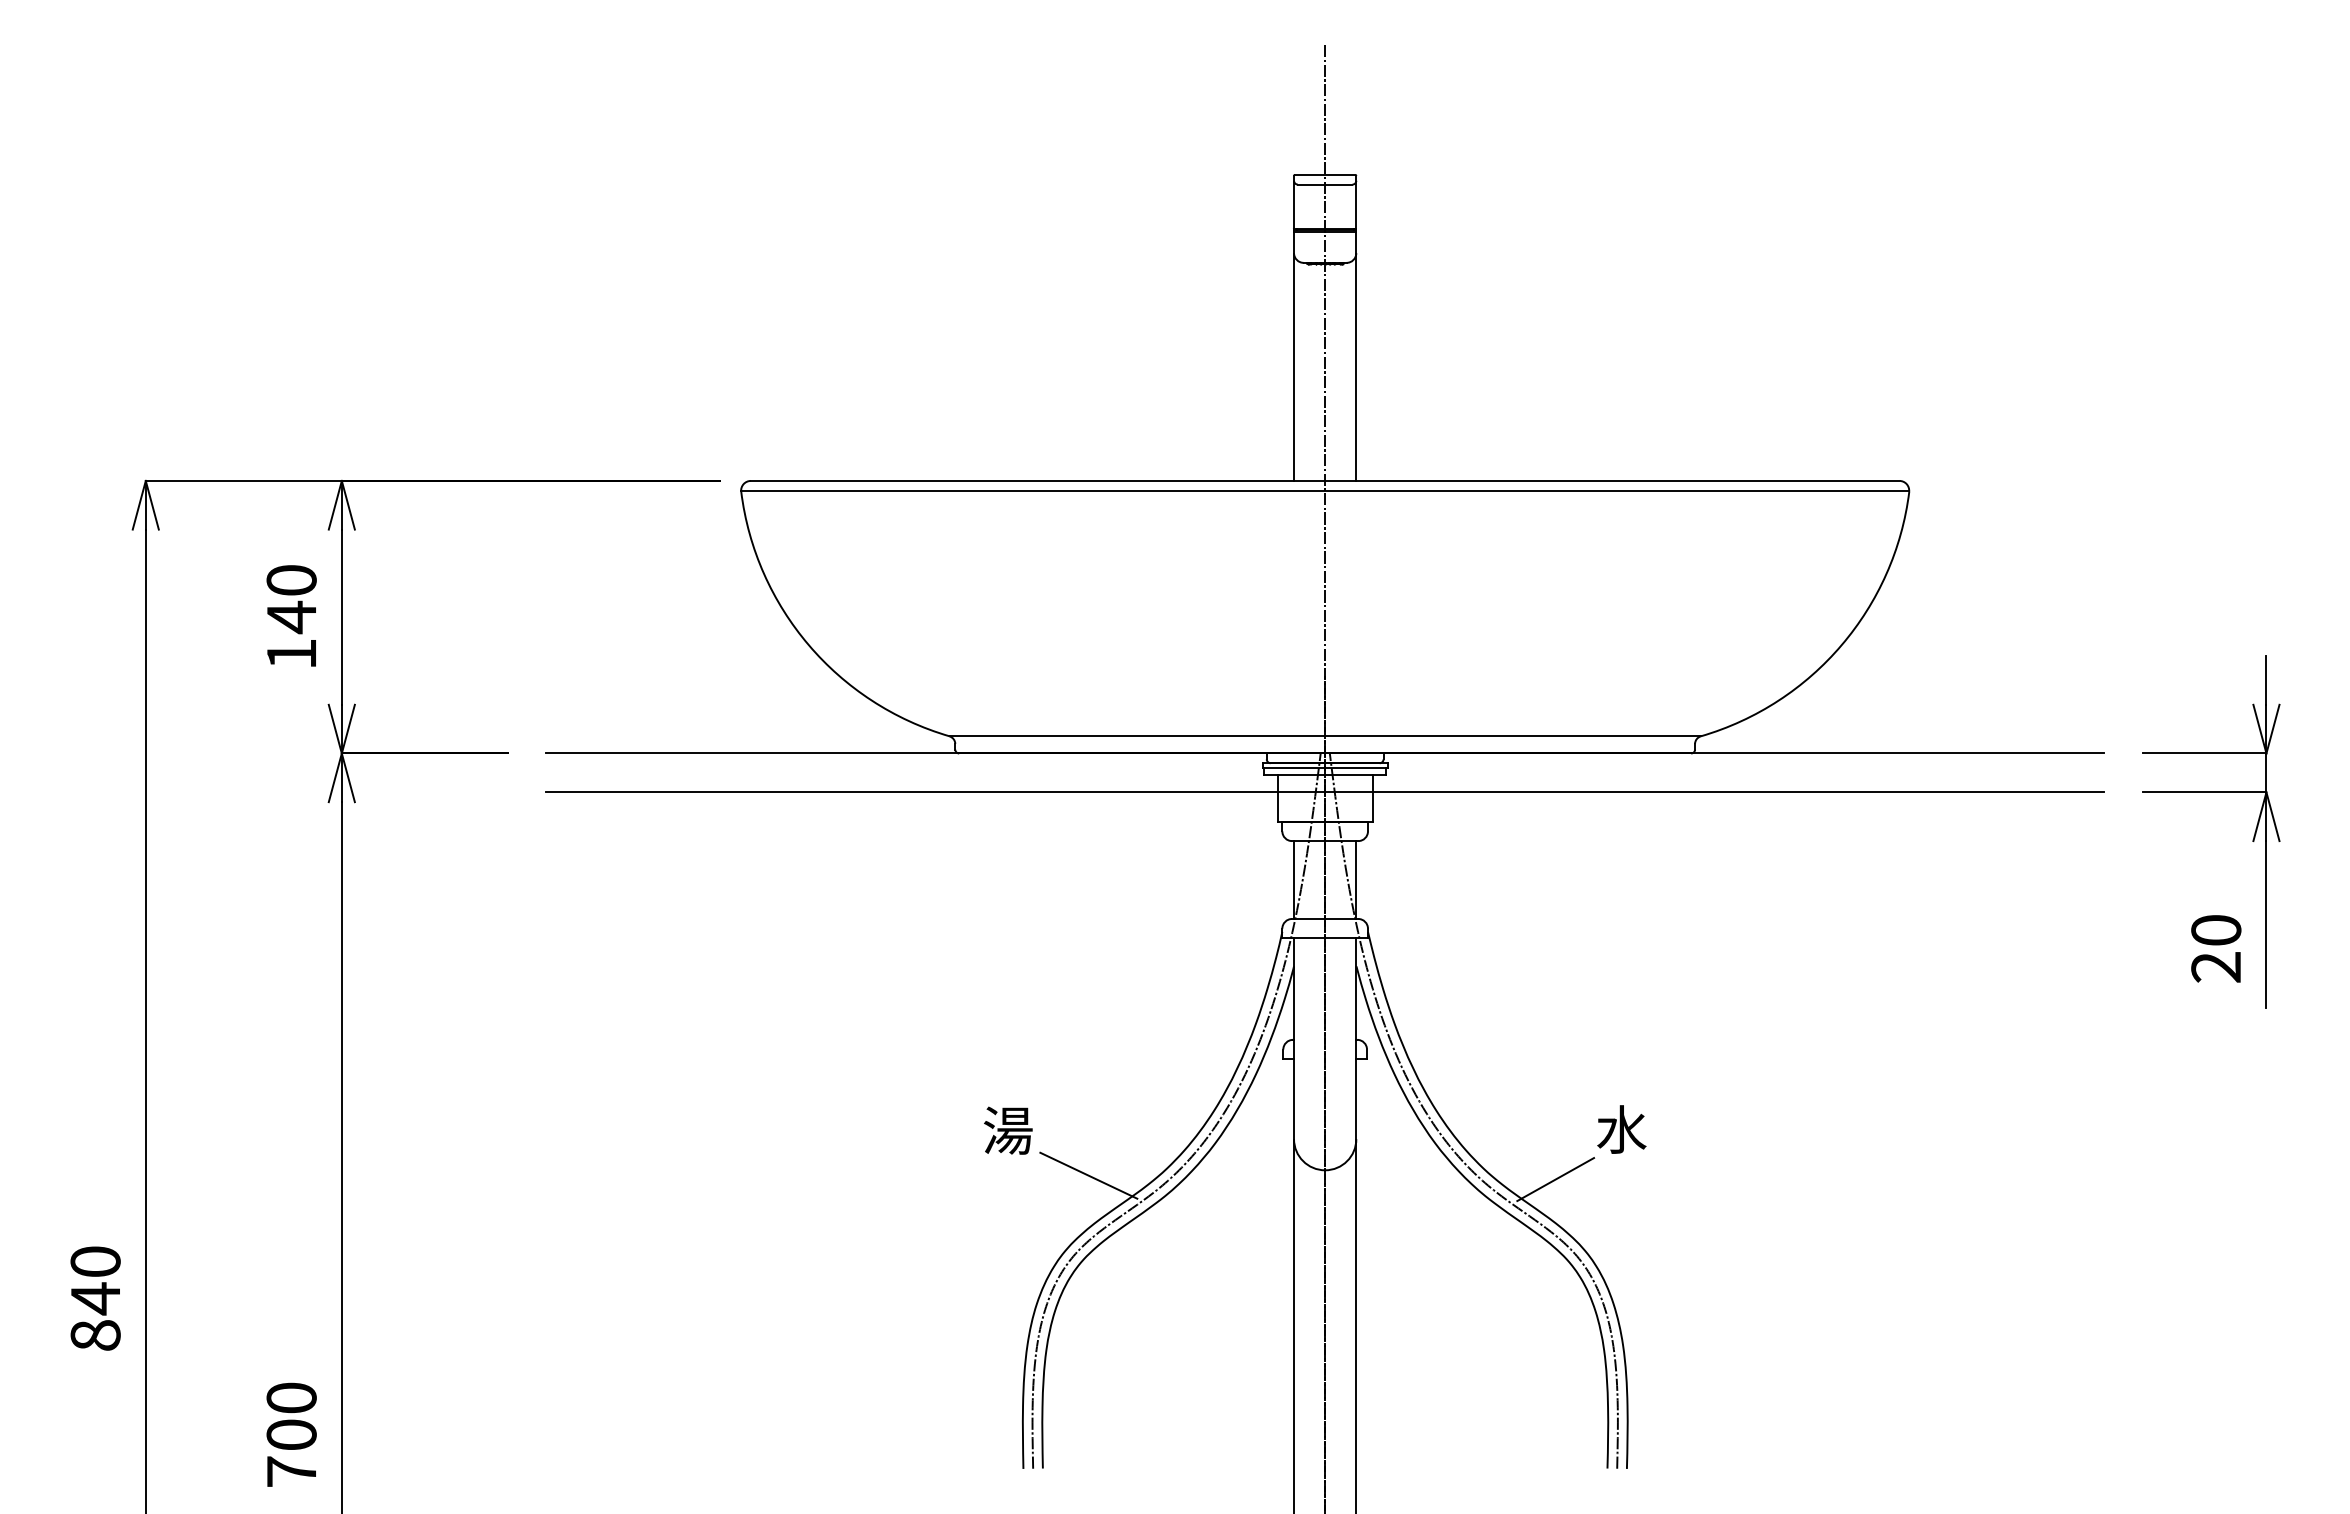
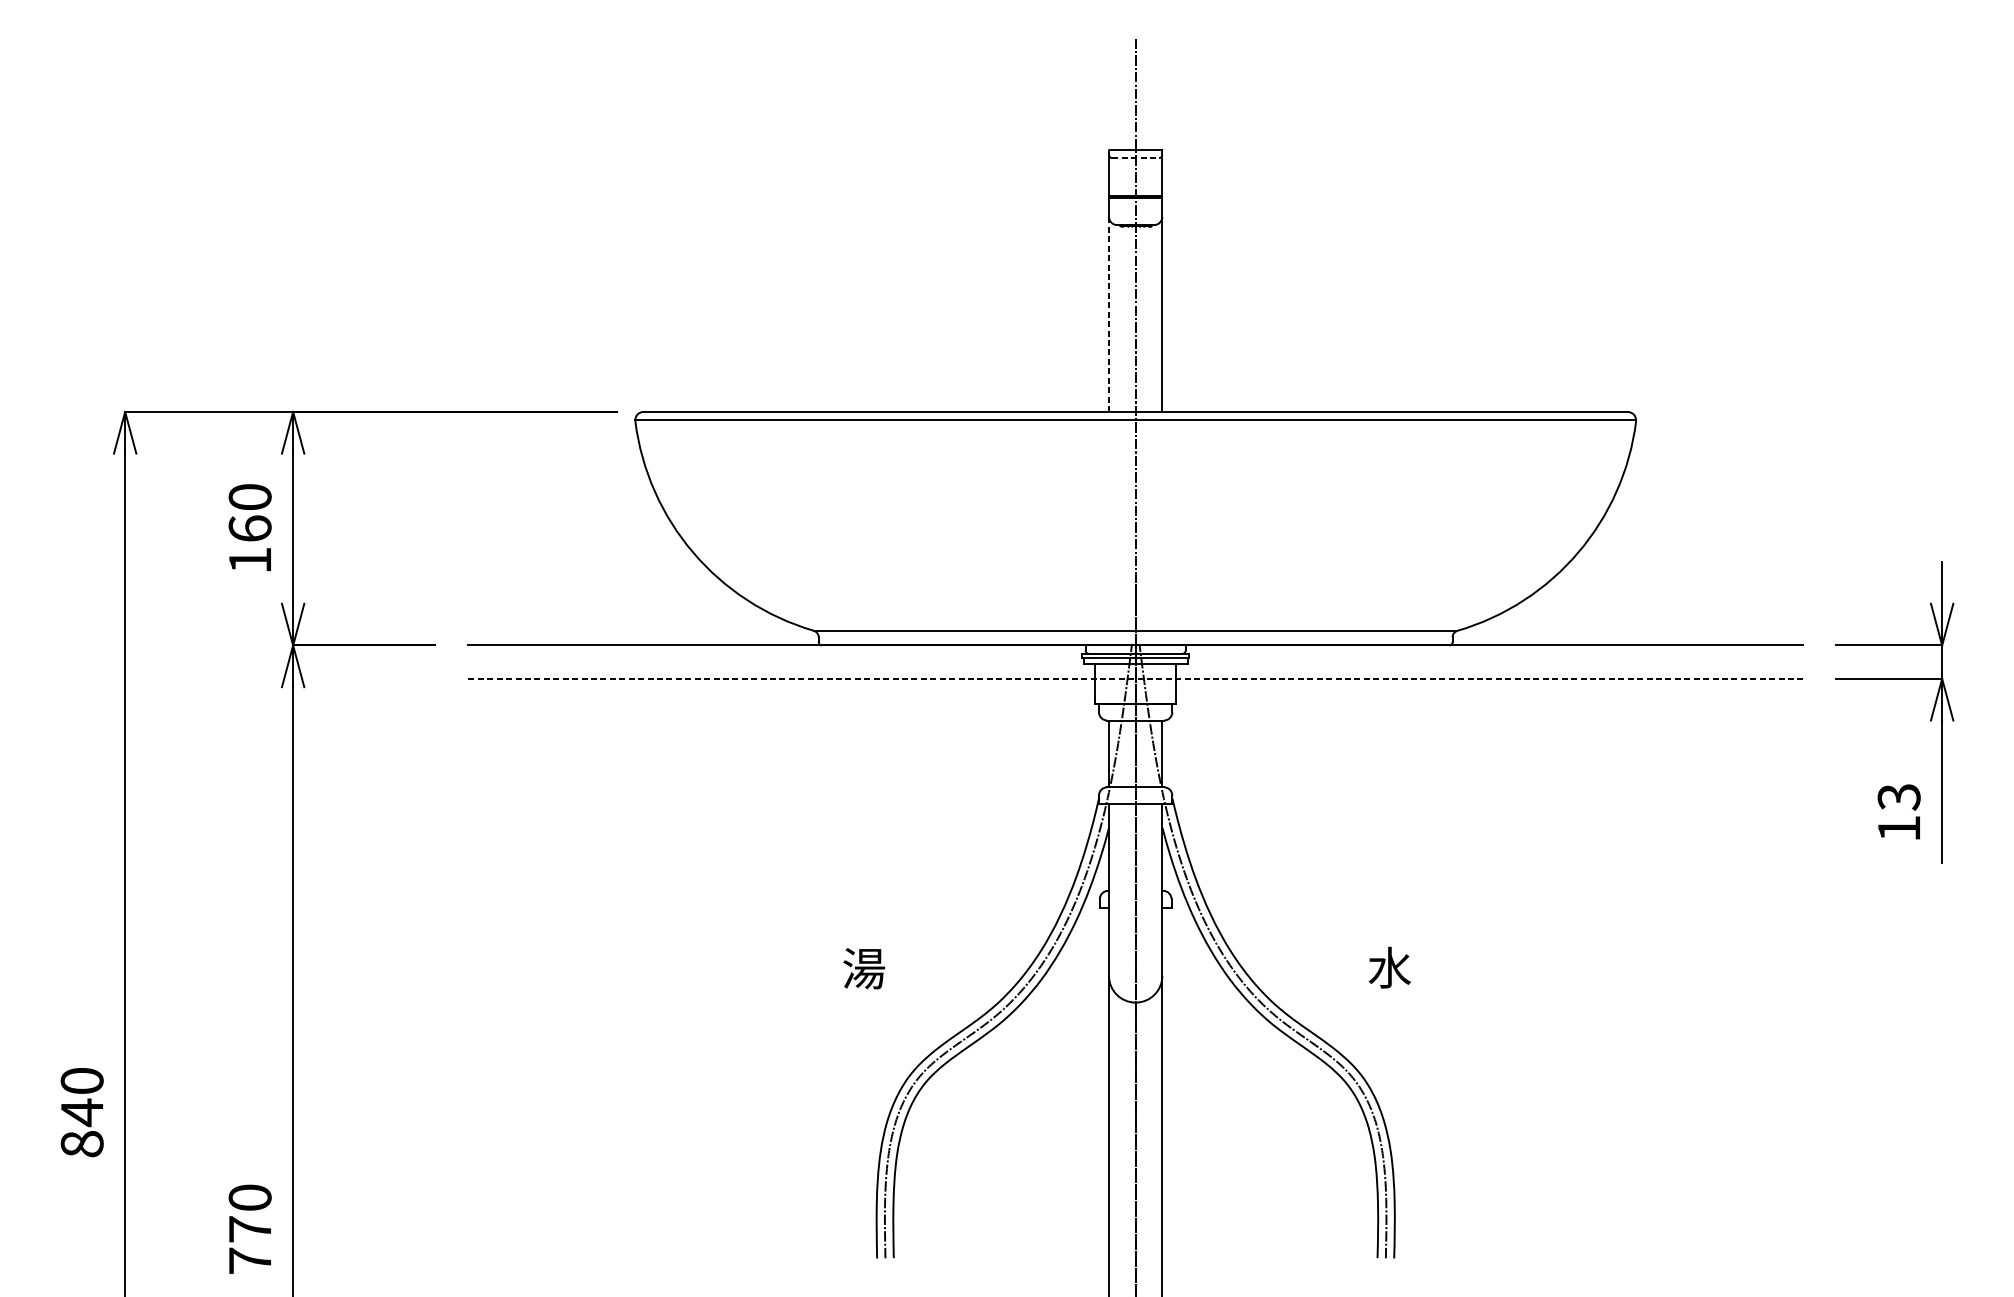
line: (1325, 184) -> (1135, 157), solid -> dashed
line: (1294, 367) -> (1109, 314), solid -> dashed
text: (291, 617) -> (250, 528), 140 -> 160
line: (1325, 792) -> (1135, 678), solid -> dashed
text: (2216, 948) -> (1899, 812), 20 -> 13
line: (1088, 1175) -> (932, 1007), removed
line: (1555, 1179) -> (1333, 1010), removed
text: (291, 1434) -> (250, 1228), 700 -> 770

